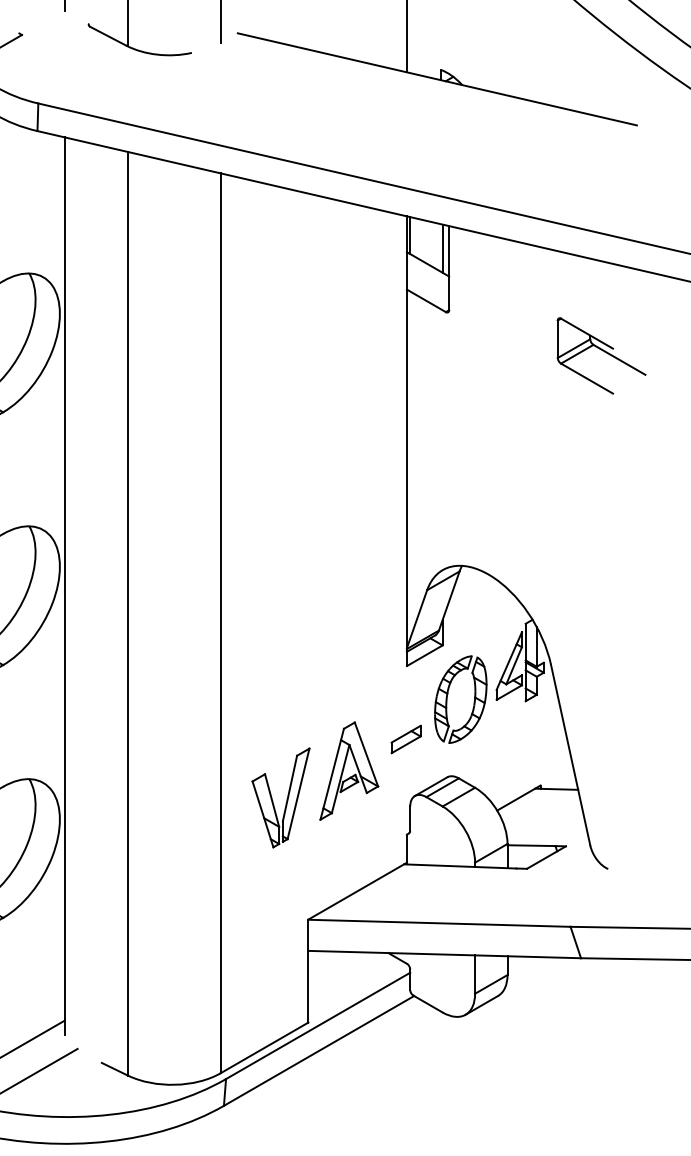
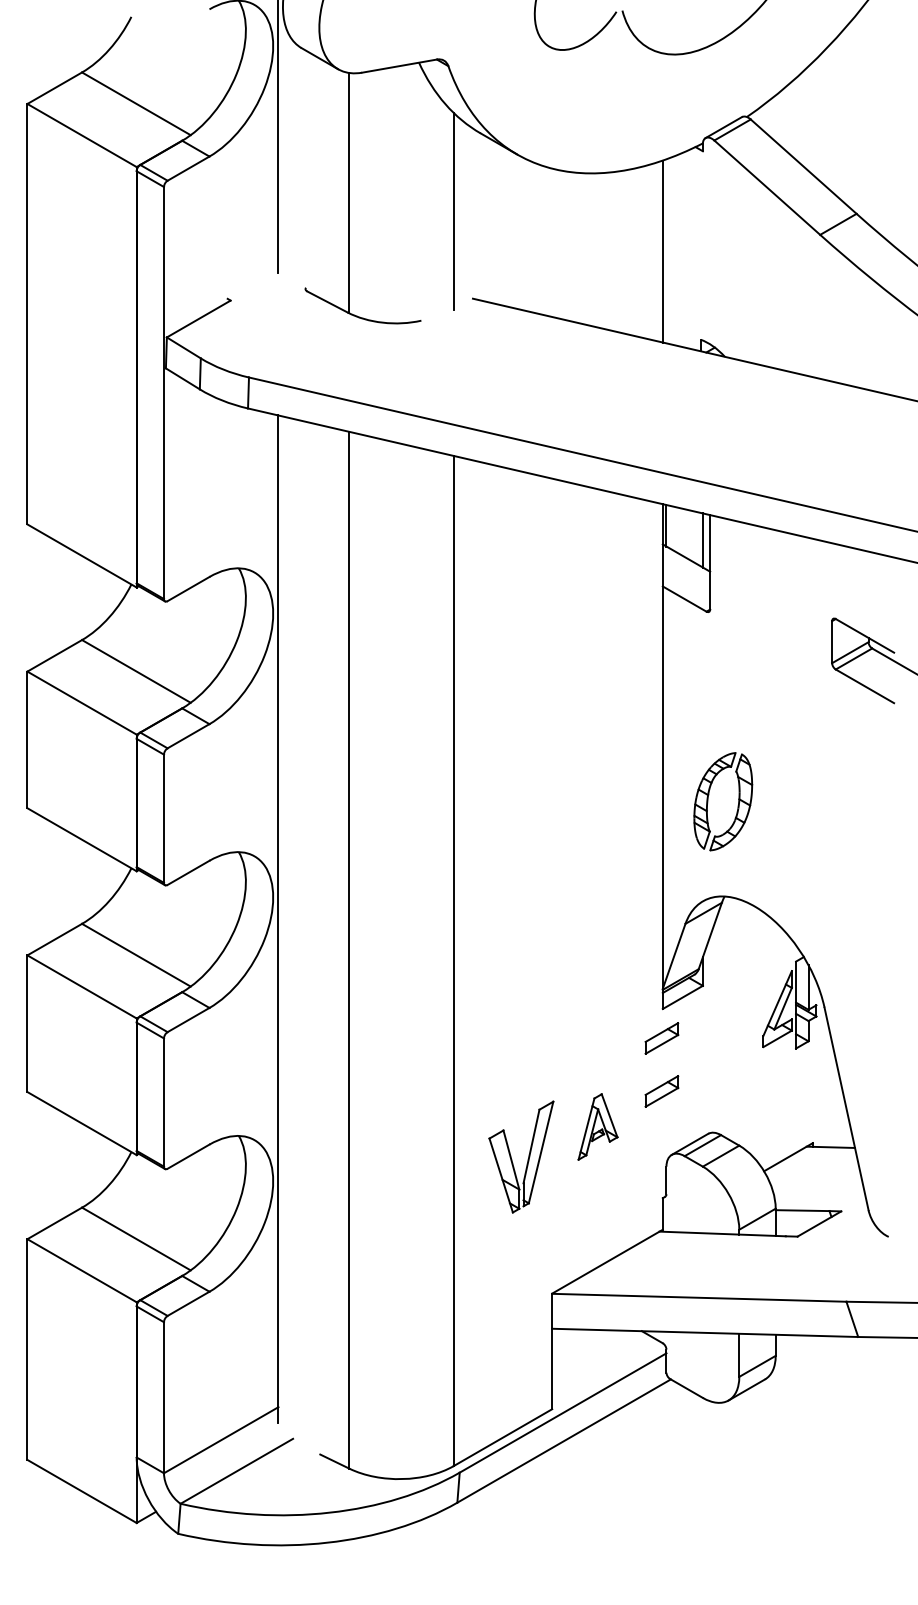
part: (405, 692) -> (661, 1038), added
part: (473, 703) -> (737, 805), moved
part: (348, 770) -> (597, 1126), size x0.6

